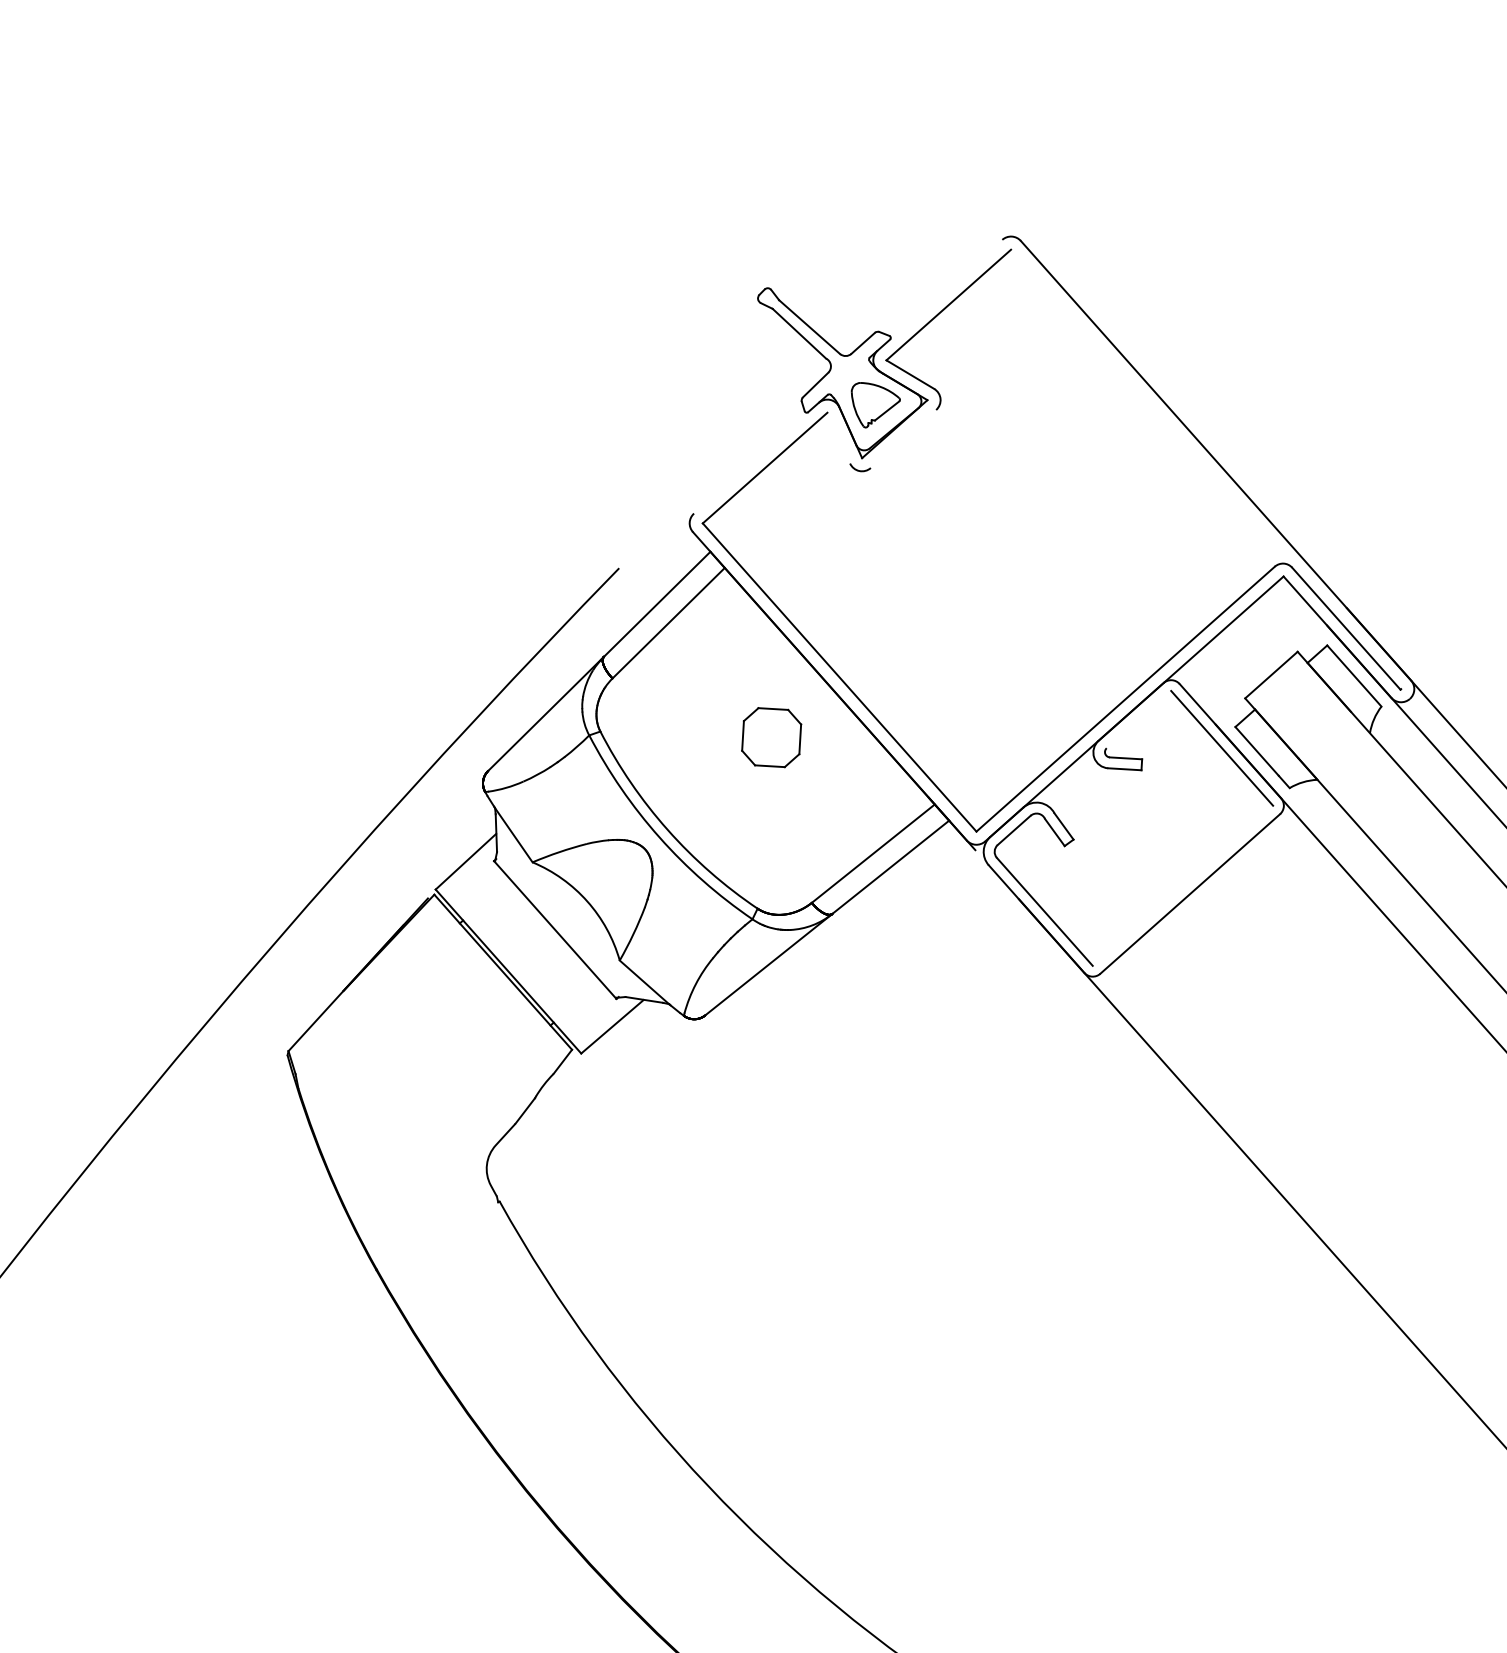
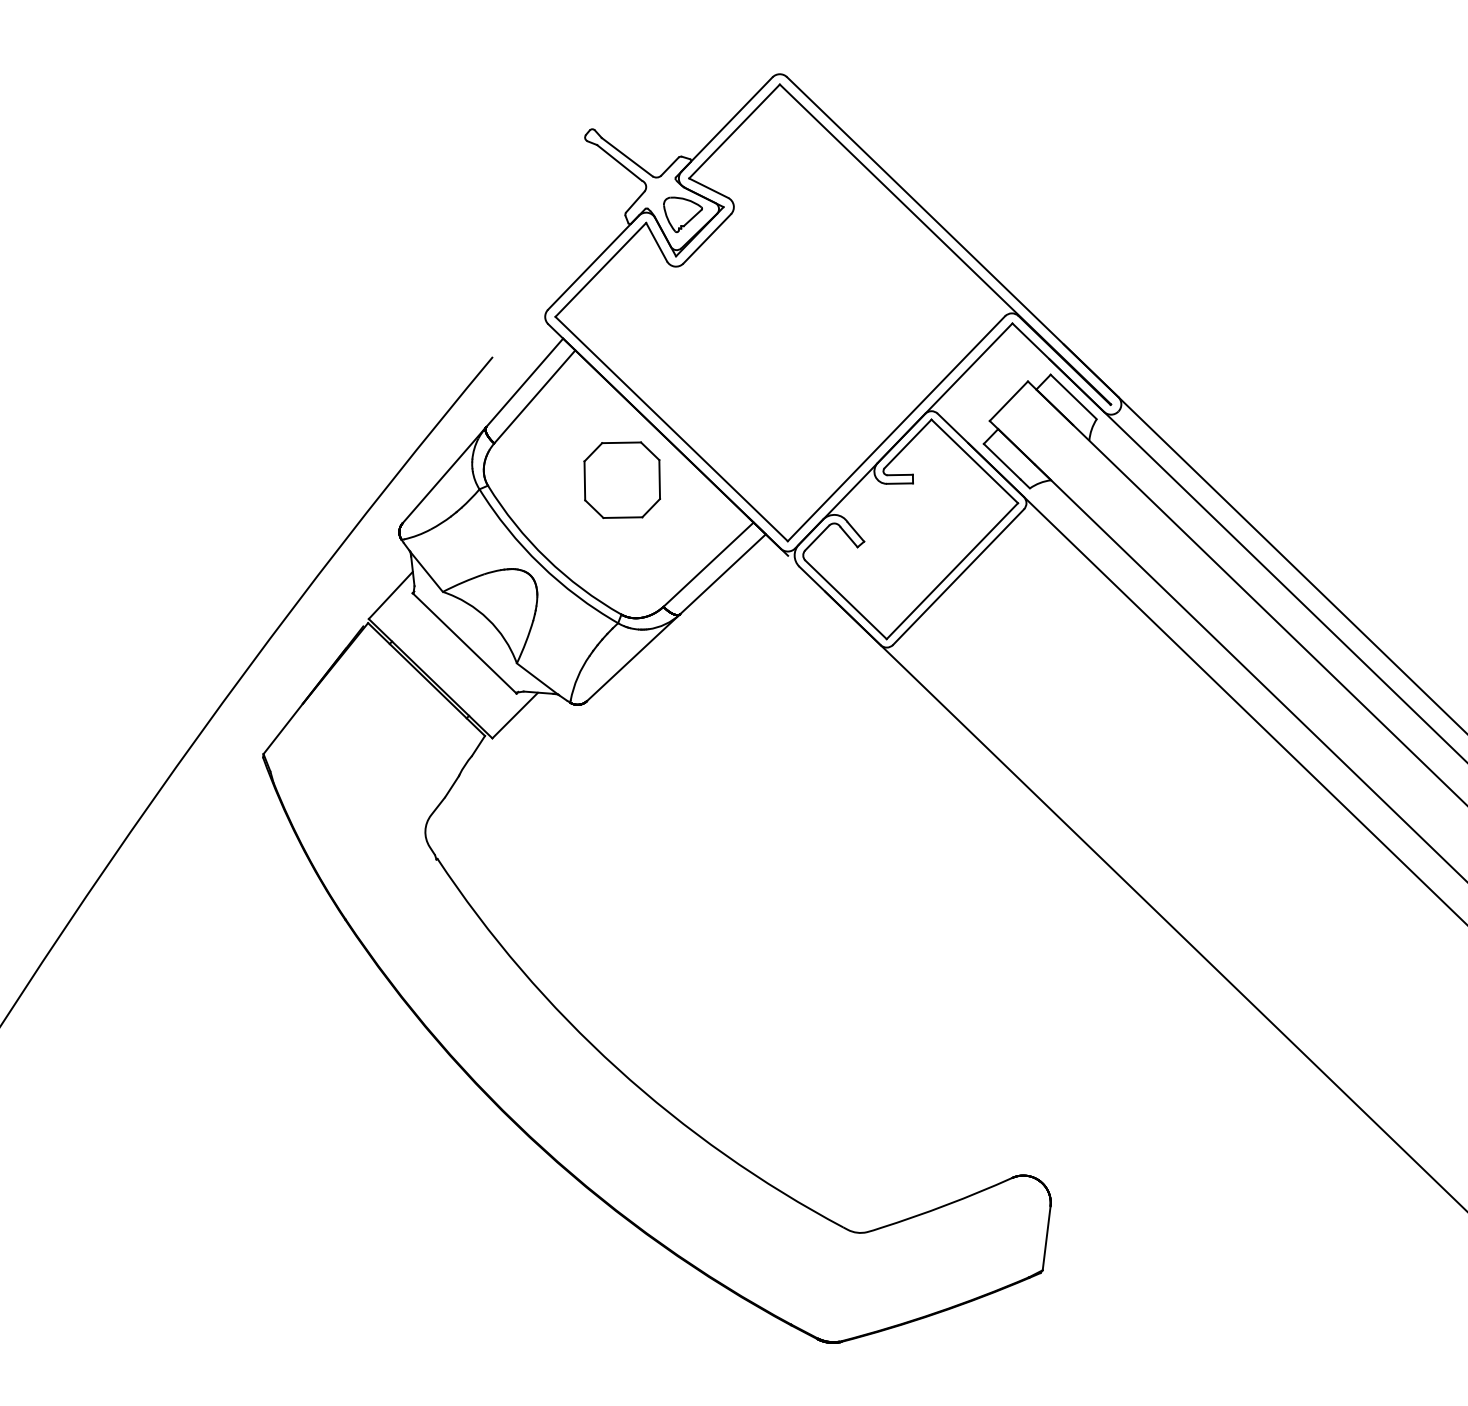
line: (939, 295) -> (726, 124), added
line: (838, 437) -> (656, 241), added
line: (903, 438) -> (707, 238), added
line: (756, 457) -> (593, 262), added
line: (1206, 469) -> (945, 244), added
line: (1138, 718) -> (907, 443), added
part: (770, 736) -> (621, 479), size x1.67
line: (1183, 886) -> (952, 571), added

